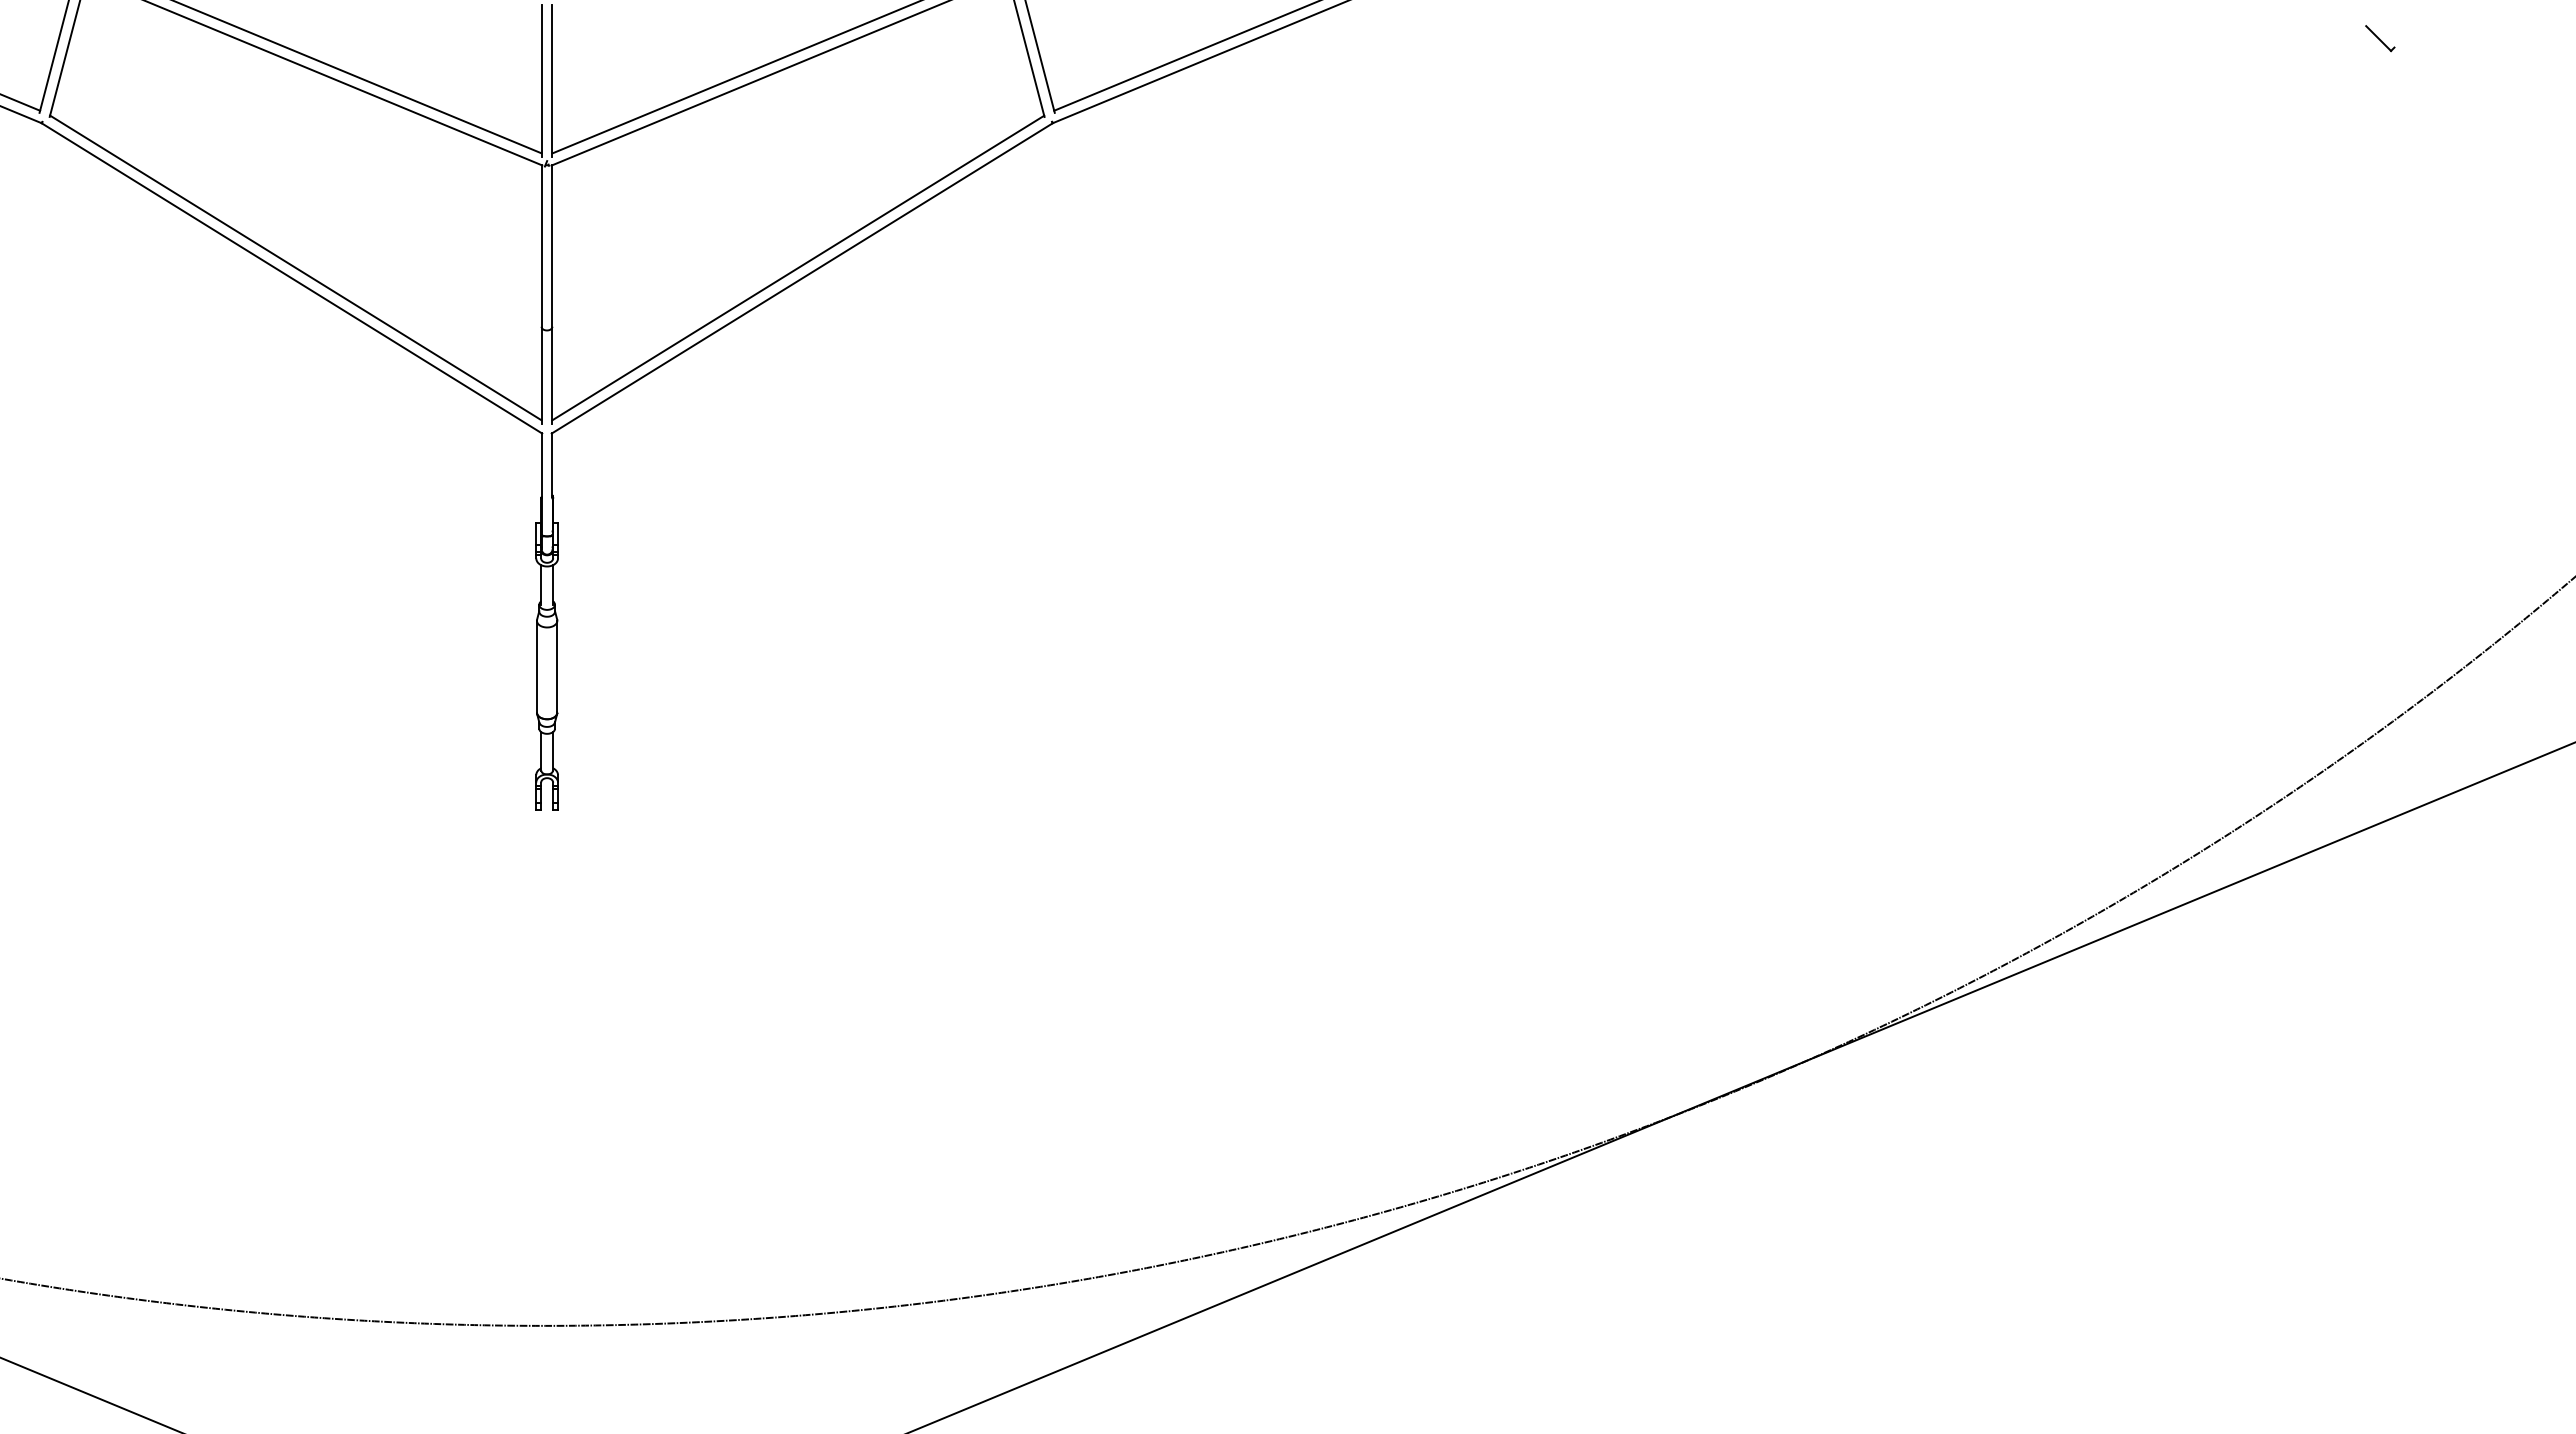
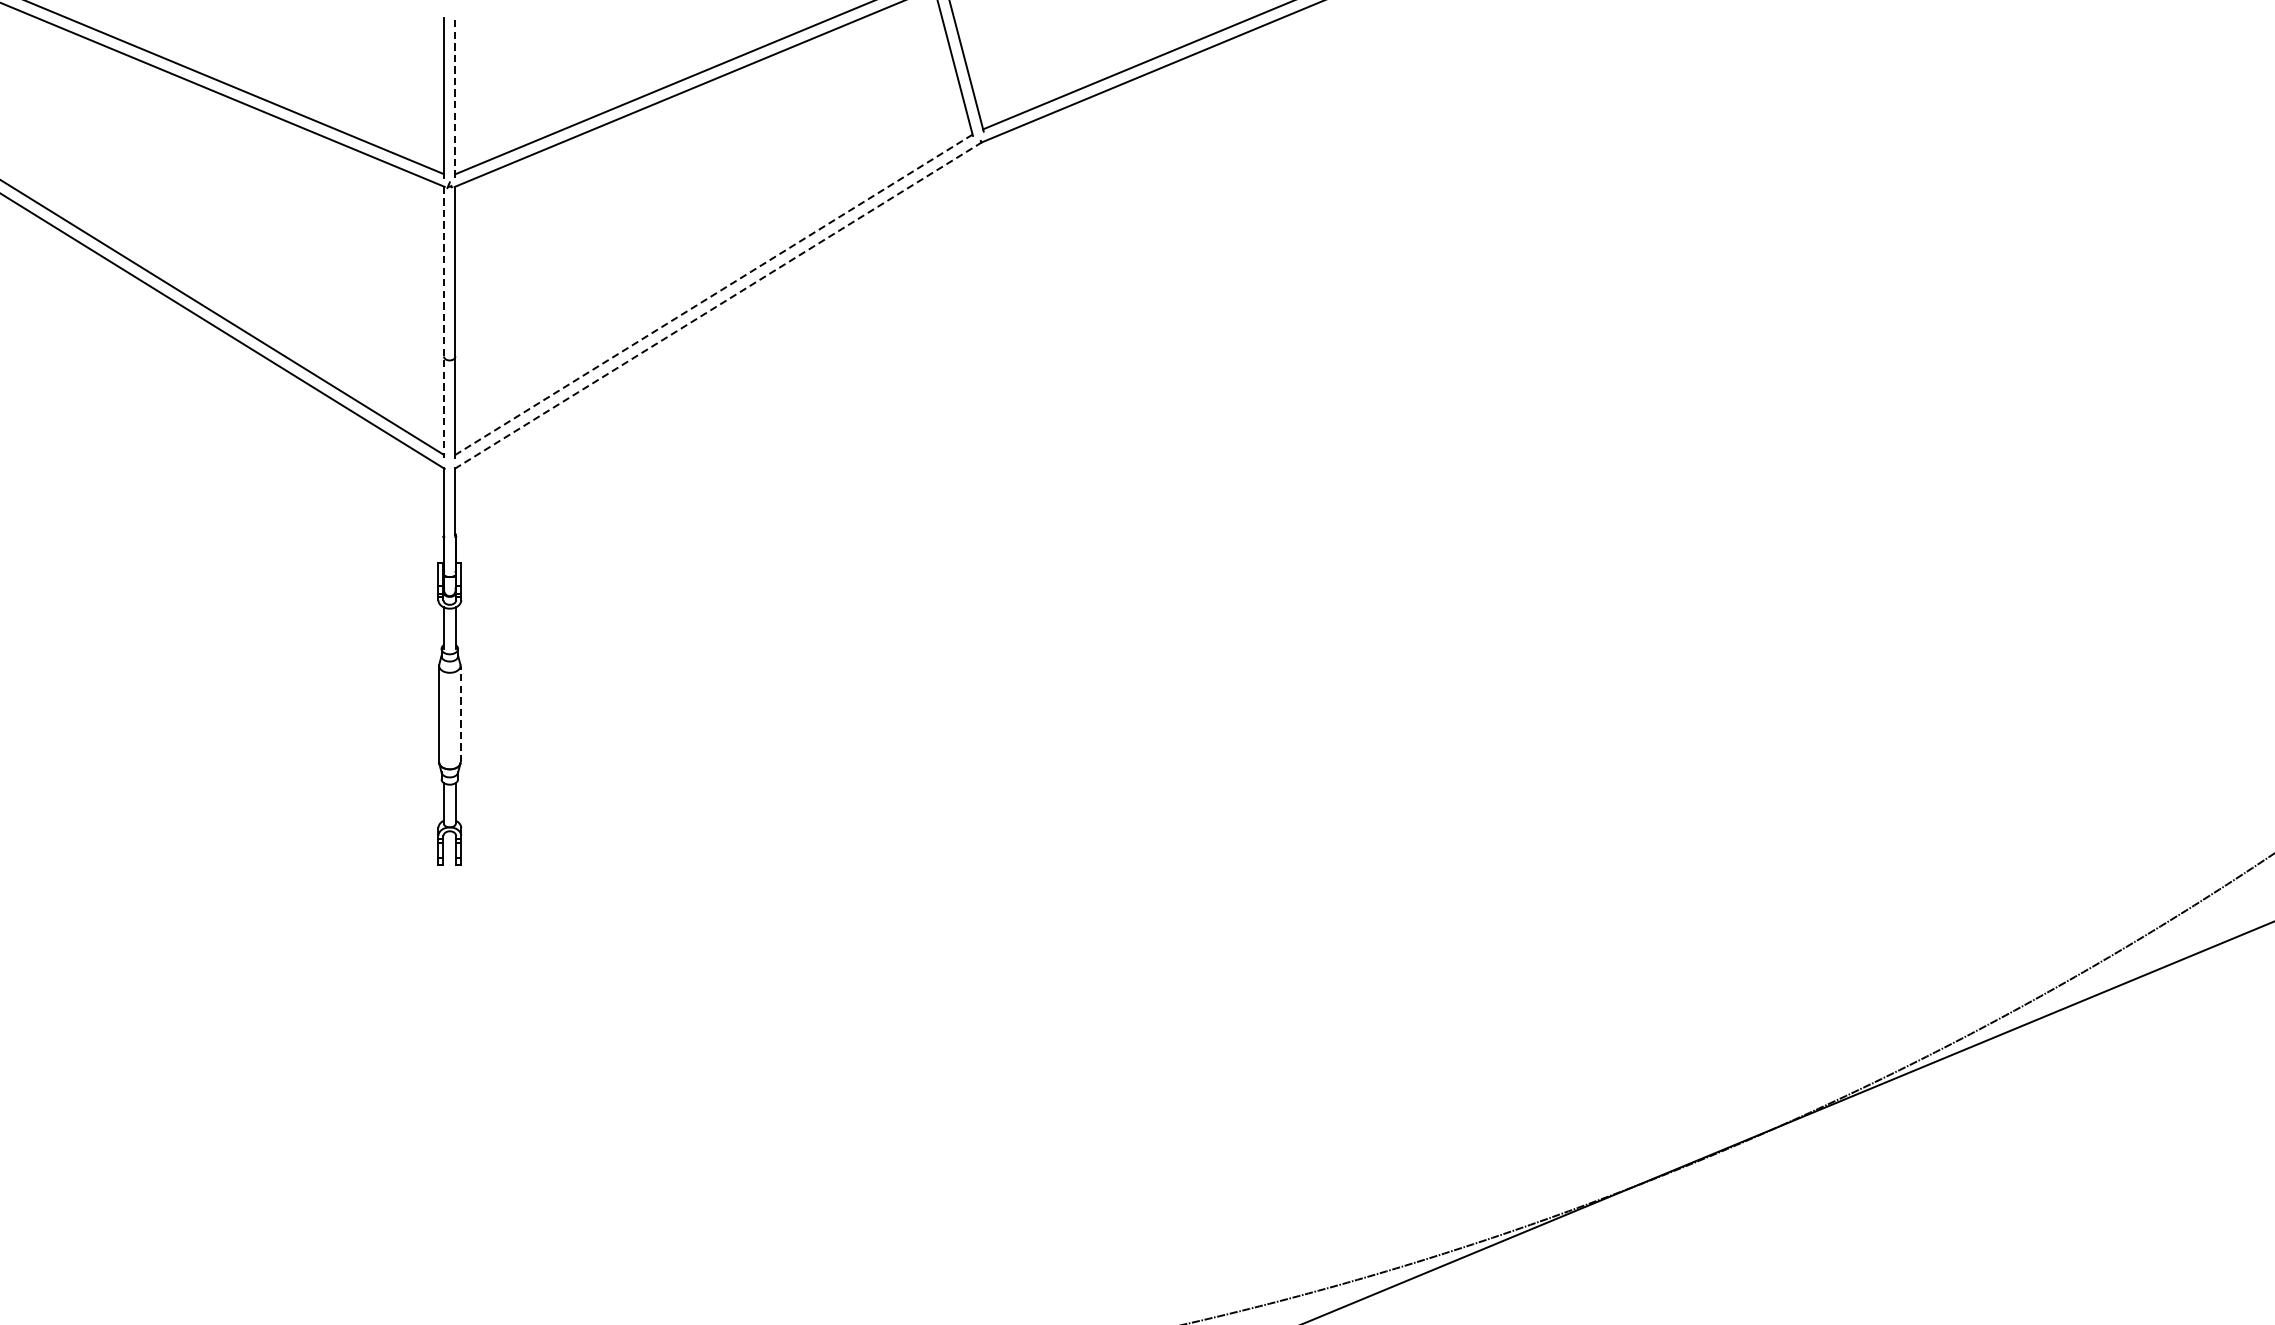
line: (552, 80) -> (455, 97), solid -> dashed
line: (797, 268) -> (713, 295), solid -> dashed
line: (802, 278) -> (718, 305), solid -> dashed
line: (541, 294) -> (443, 322), solid -> dashed
line: (557, 666) -> (460, 713), solid -> dashed

